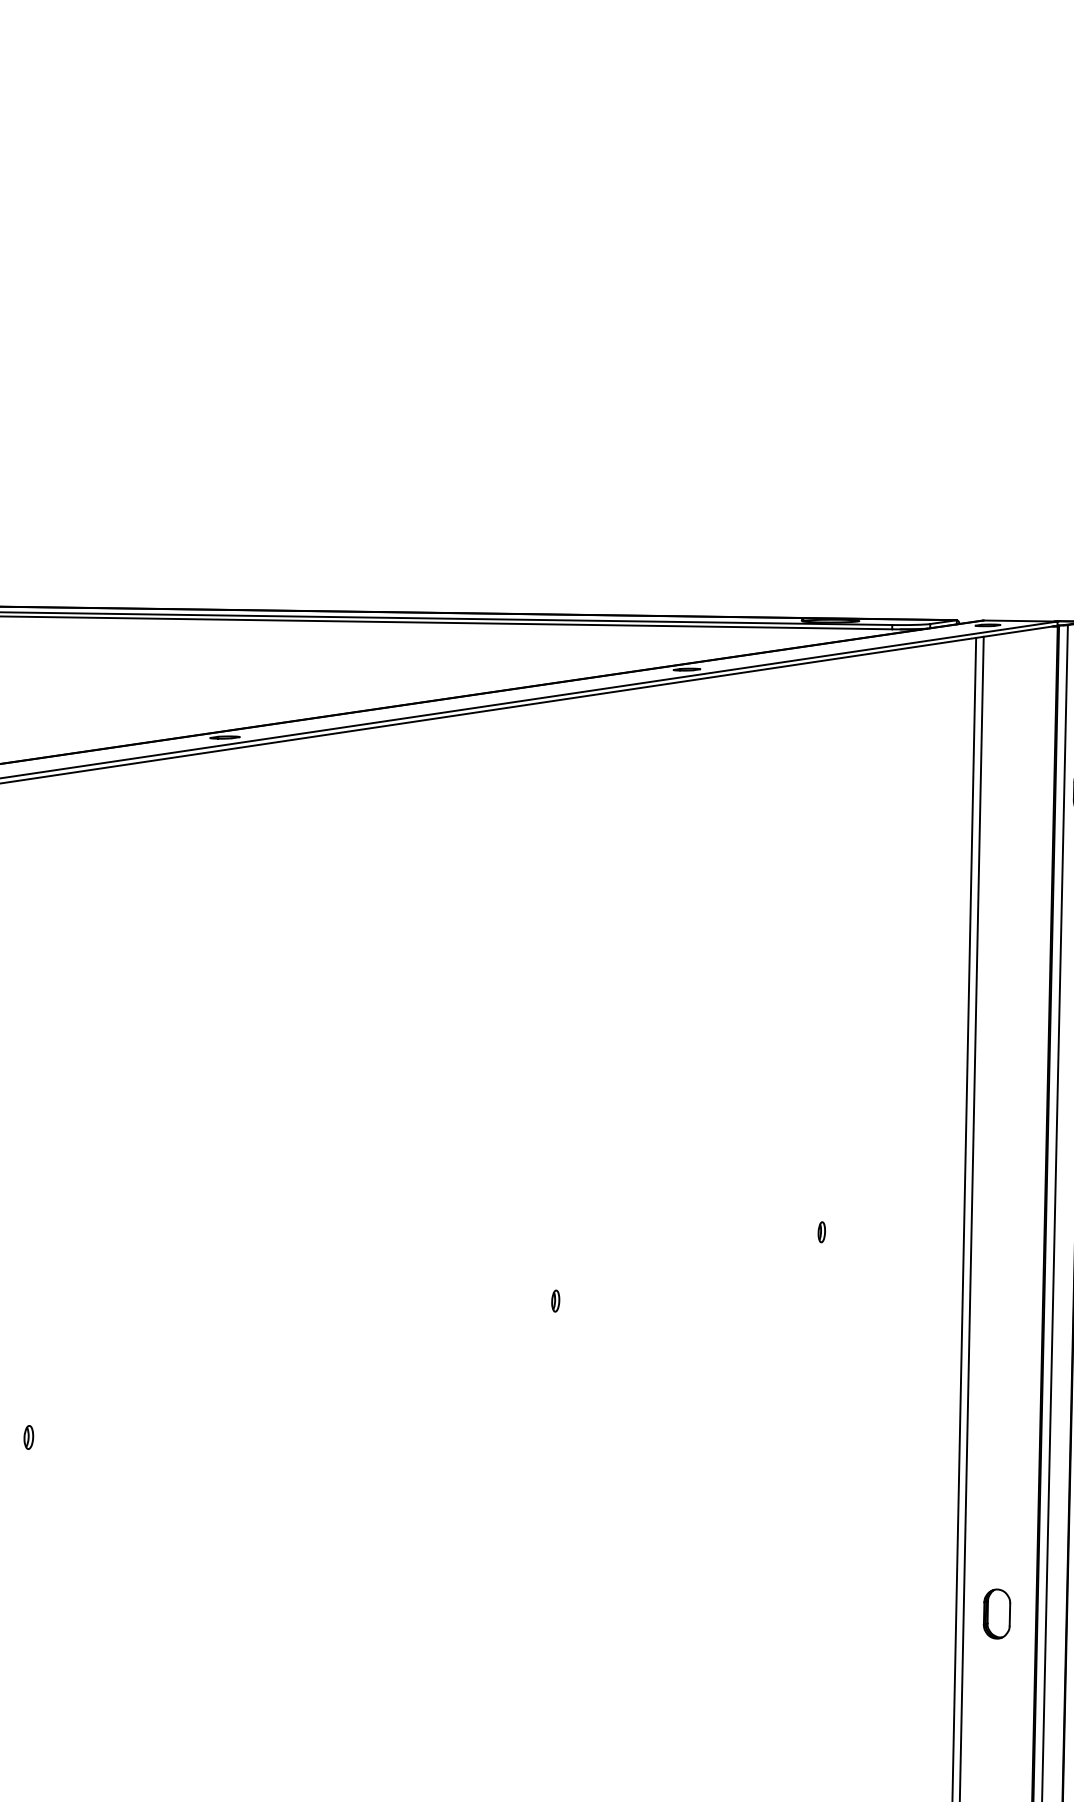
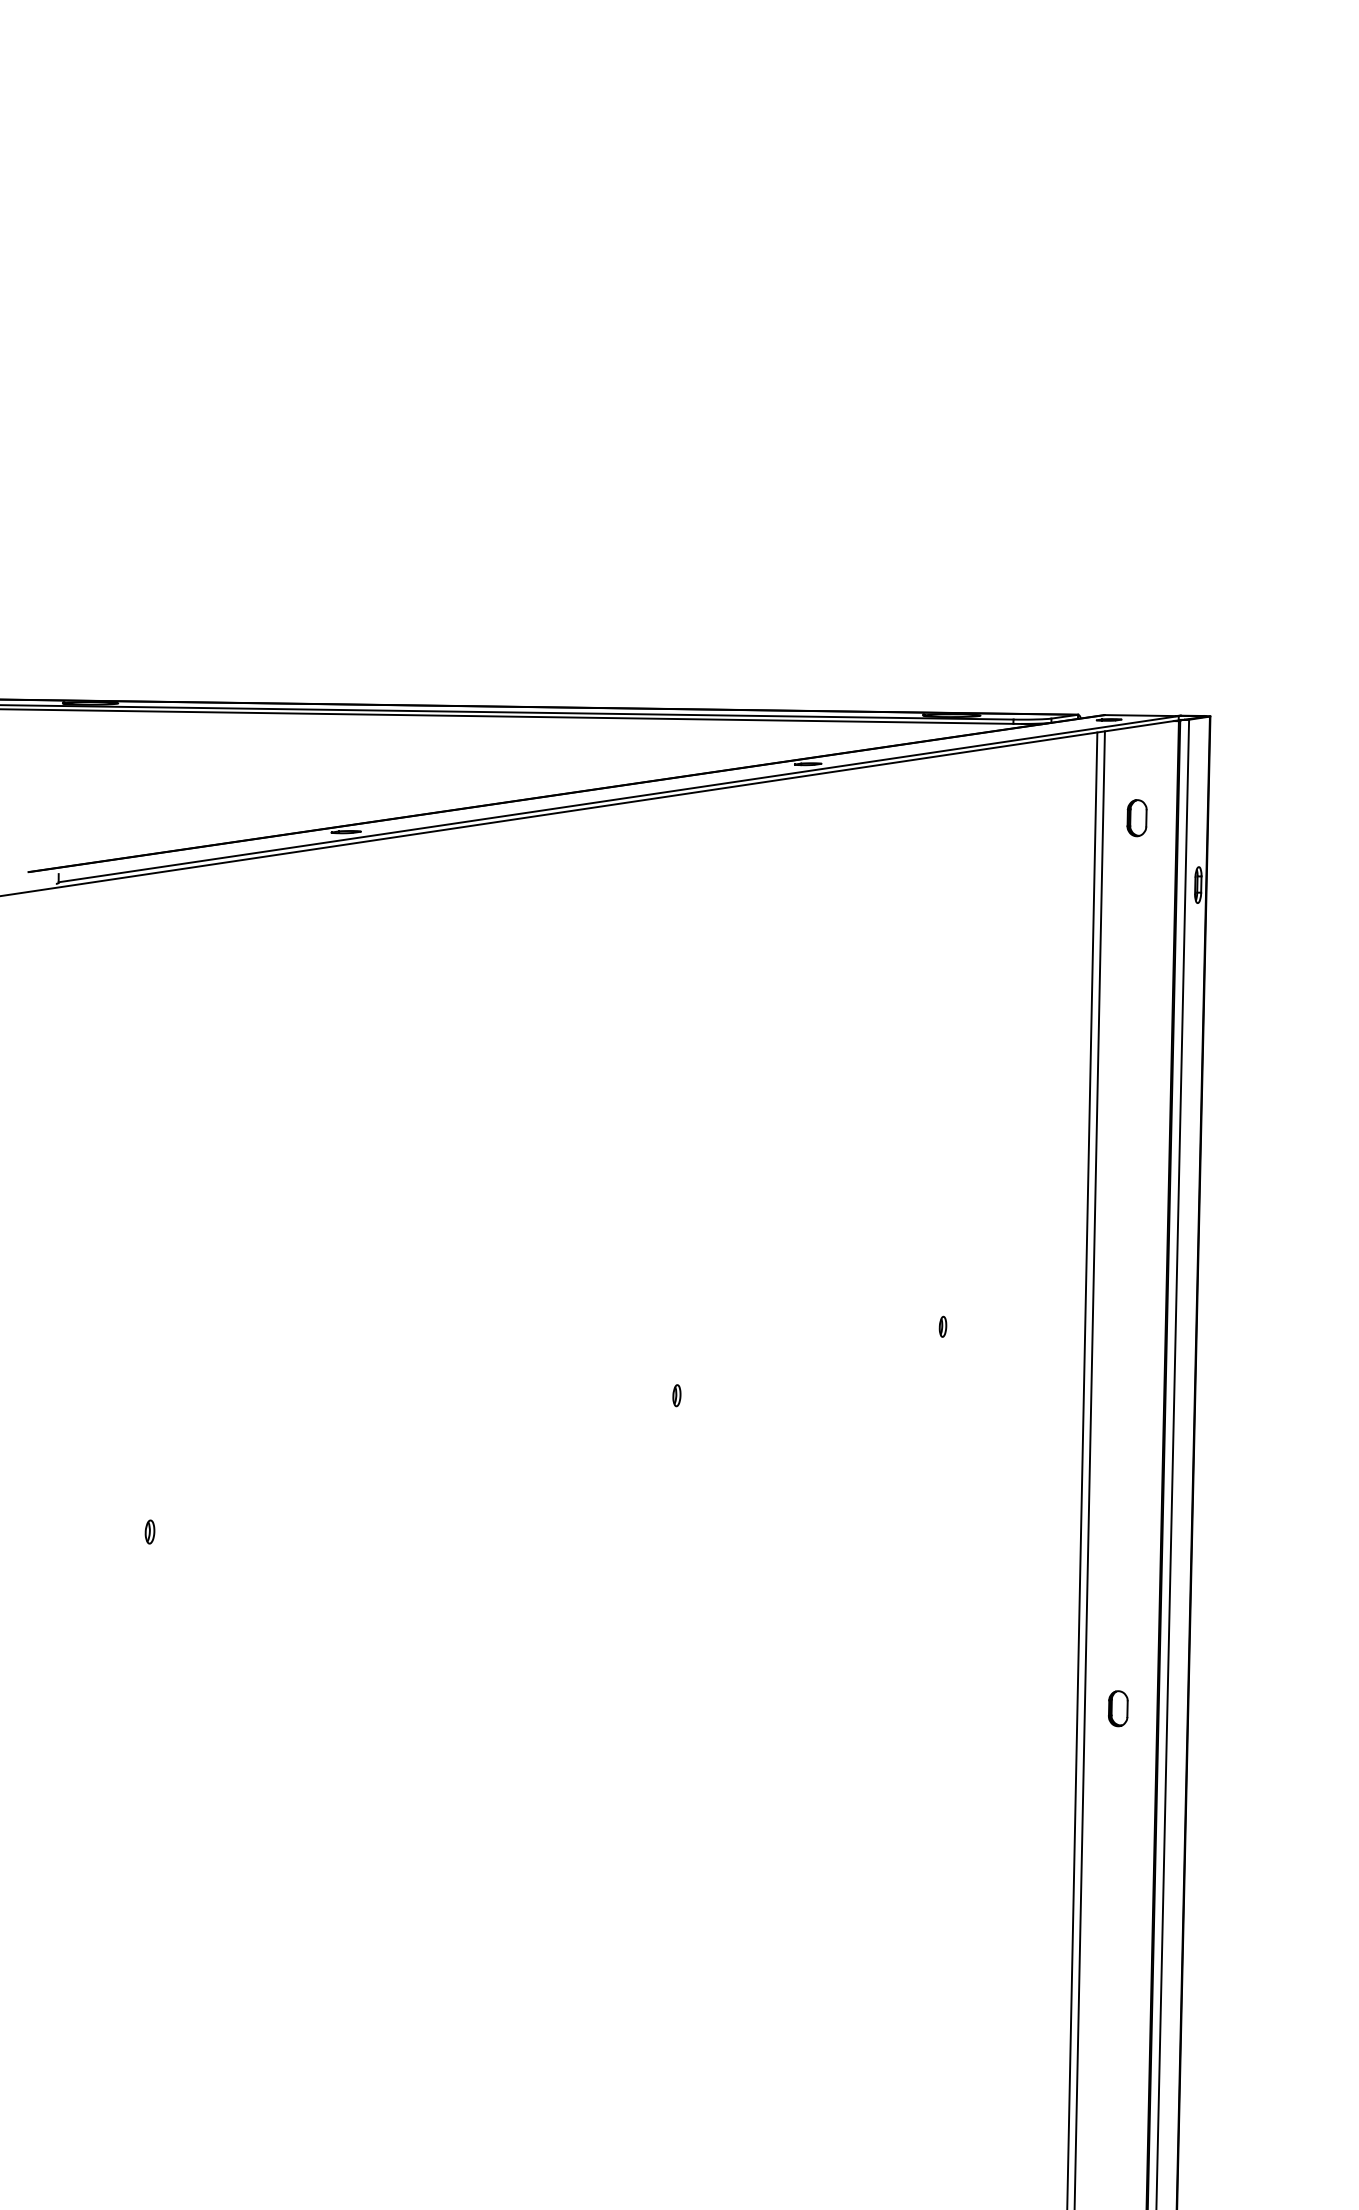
part: (1015, 723) -> (1136, 818), added
part: (997, 1613) -> (1118, 1708), size x0.71

